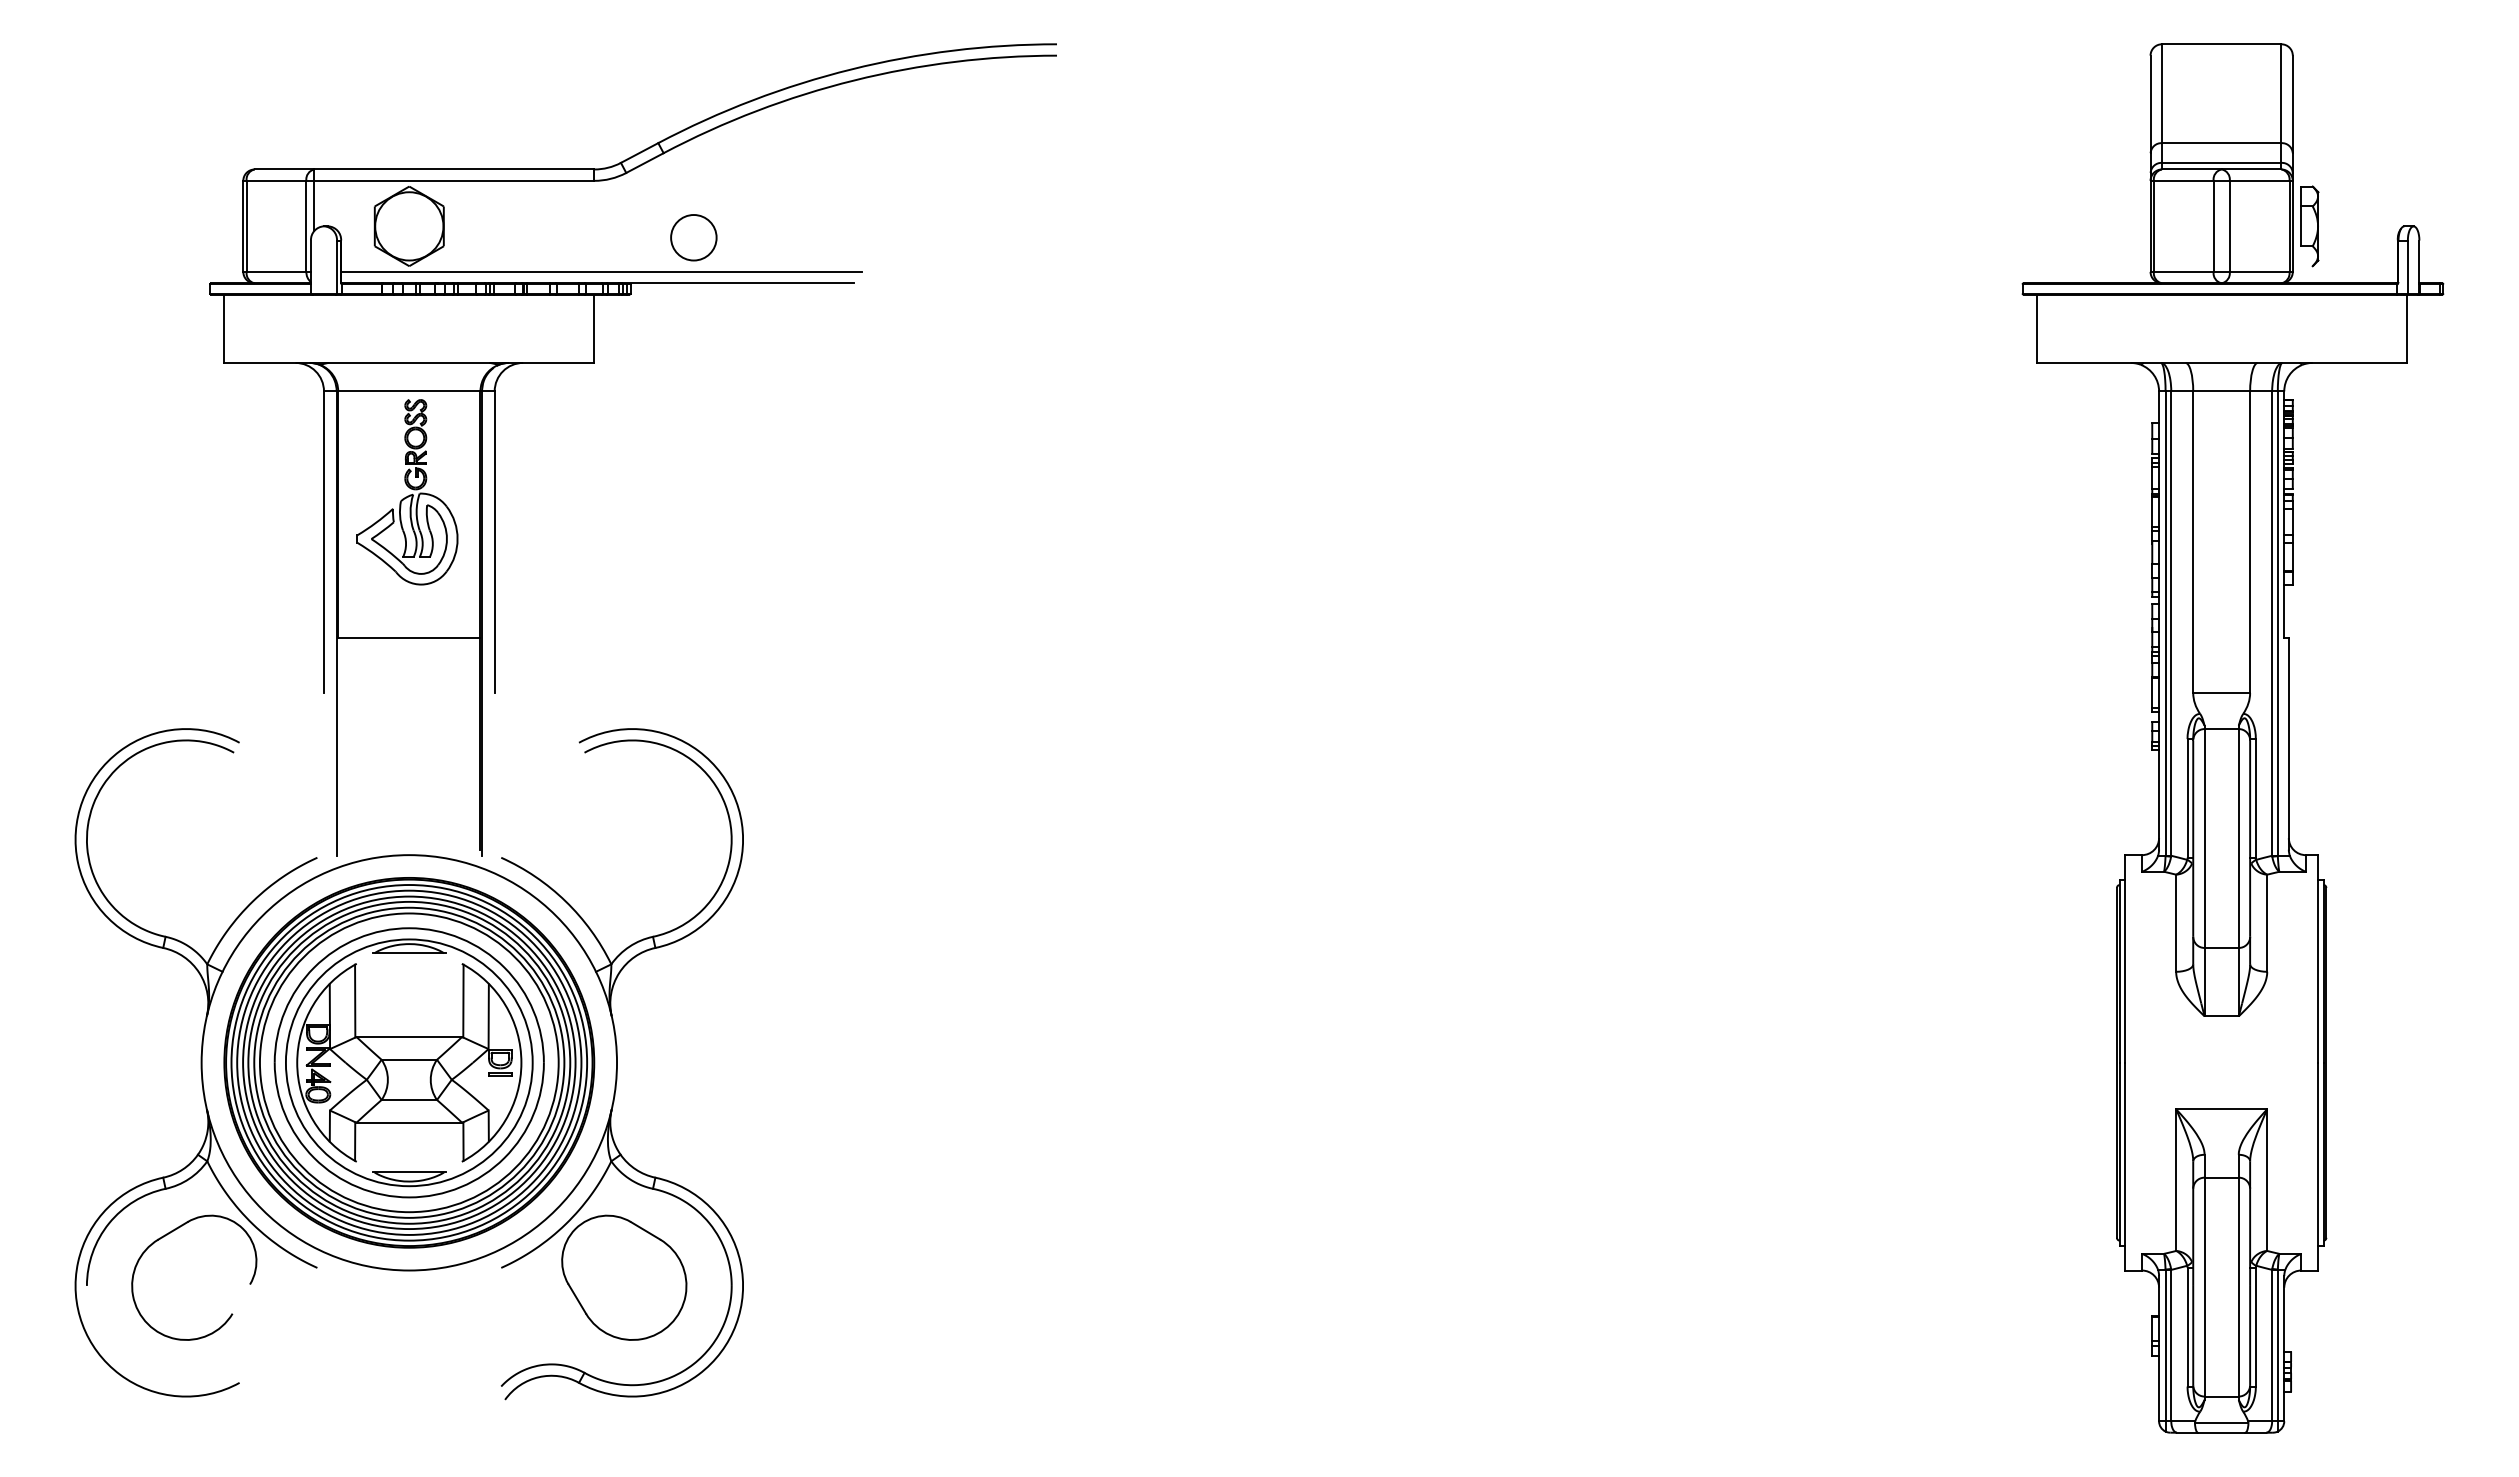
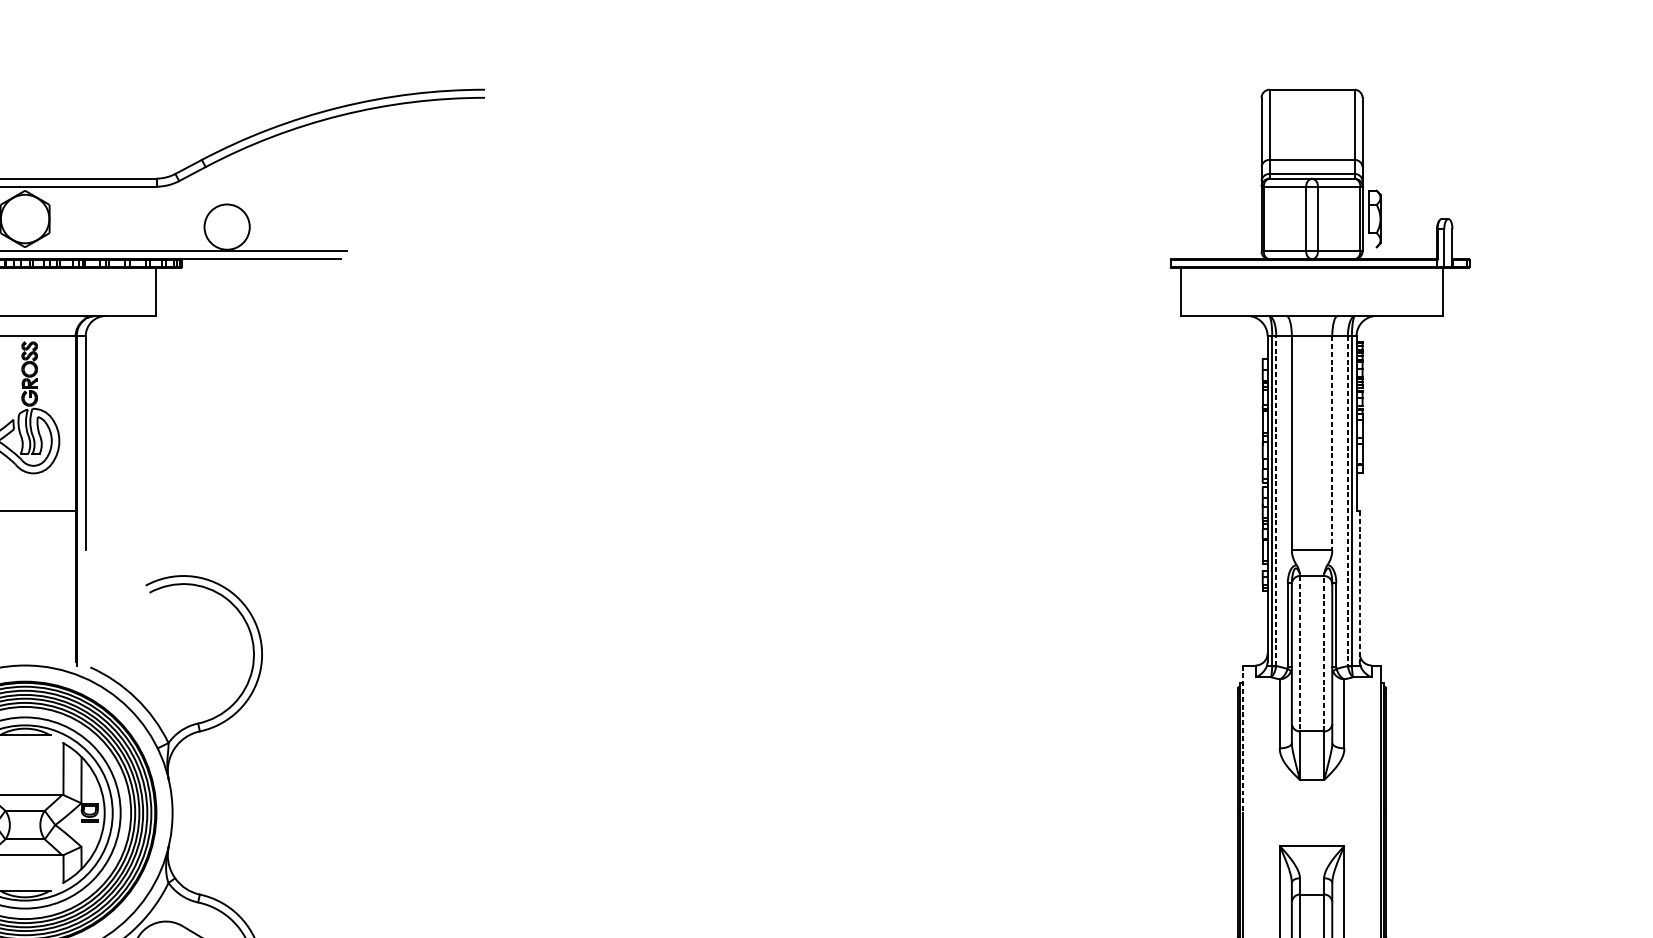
circle: (693, 237) -> (226, 226), size x1.4
line: (2250, 542) -> (1332, 443), solid -> dashed
line: (2171, 623) -> (1276, 501), solid -> dashed
line: (2272, 624) -> (1348, 501), solid -> dashed
line: (2288, 744) -> (1359, 586), solid -> dashed
line: (2238, 838) -> (1324, 653), solid -> dashed
line: (2204, 839) -> (1299, 654), solid -> dashed
line: (2124, 959) -> (1243, 739), solid -> dashed

